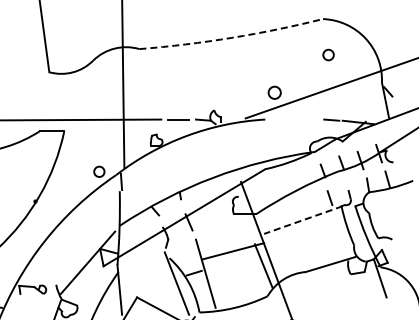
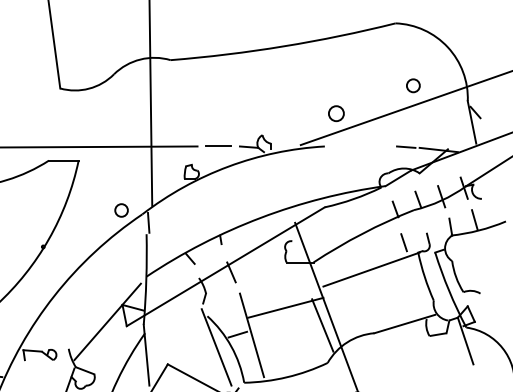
arc: (231, 37) -> (283, 45), dashed -> solid
circle: (328, 54) -> (413, 85), moved
line: (303, 220) -> (371, 270), dashed -> solid

